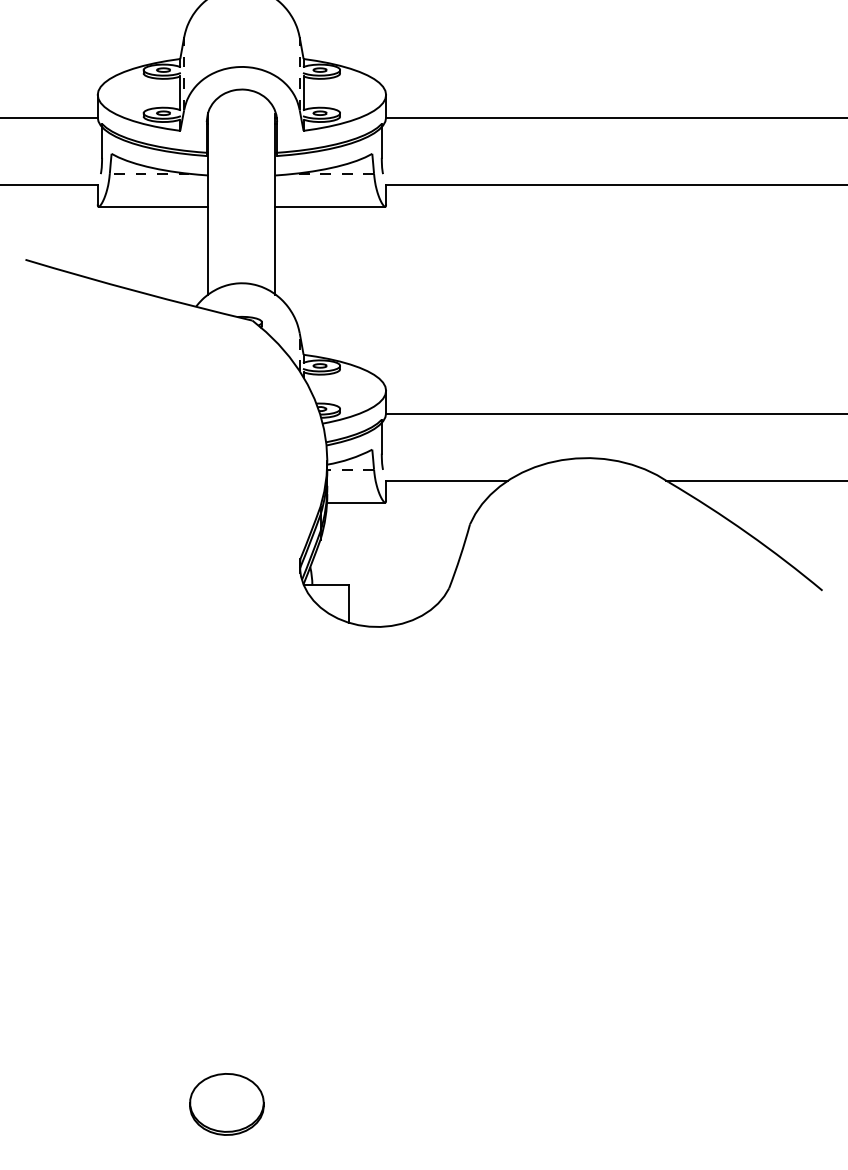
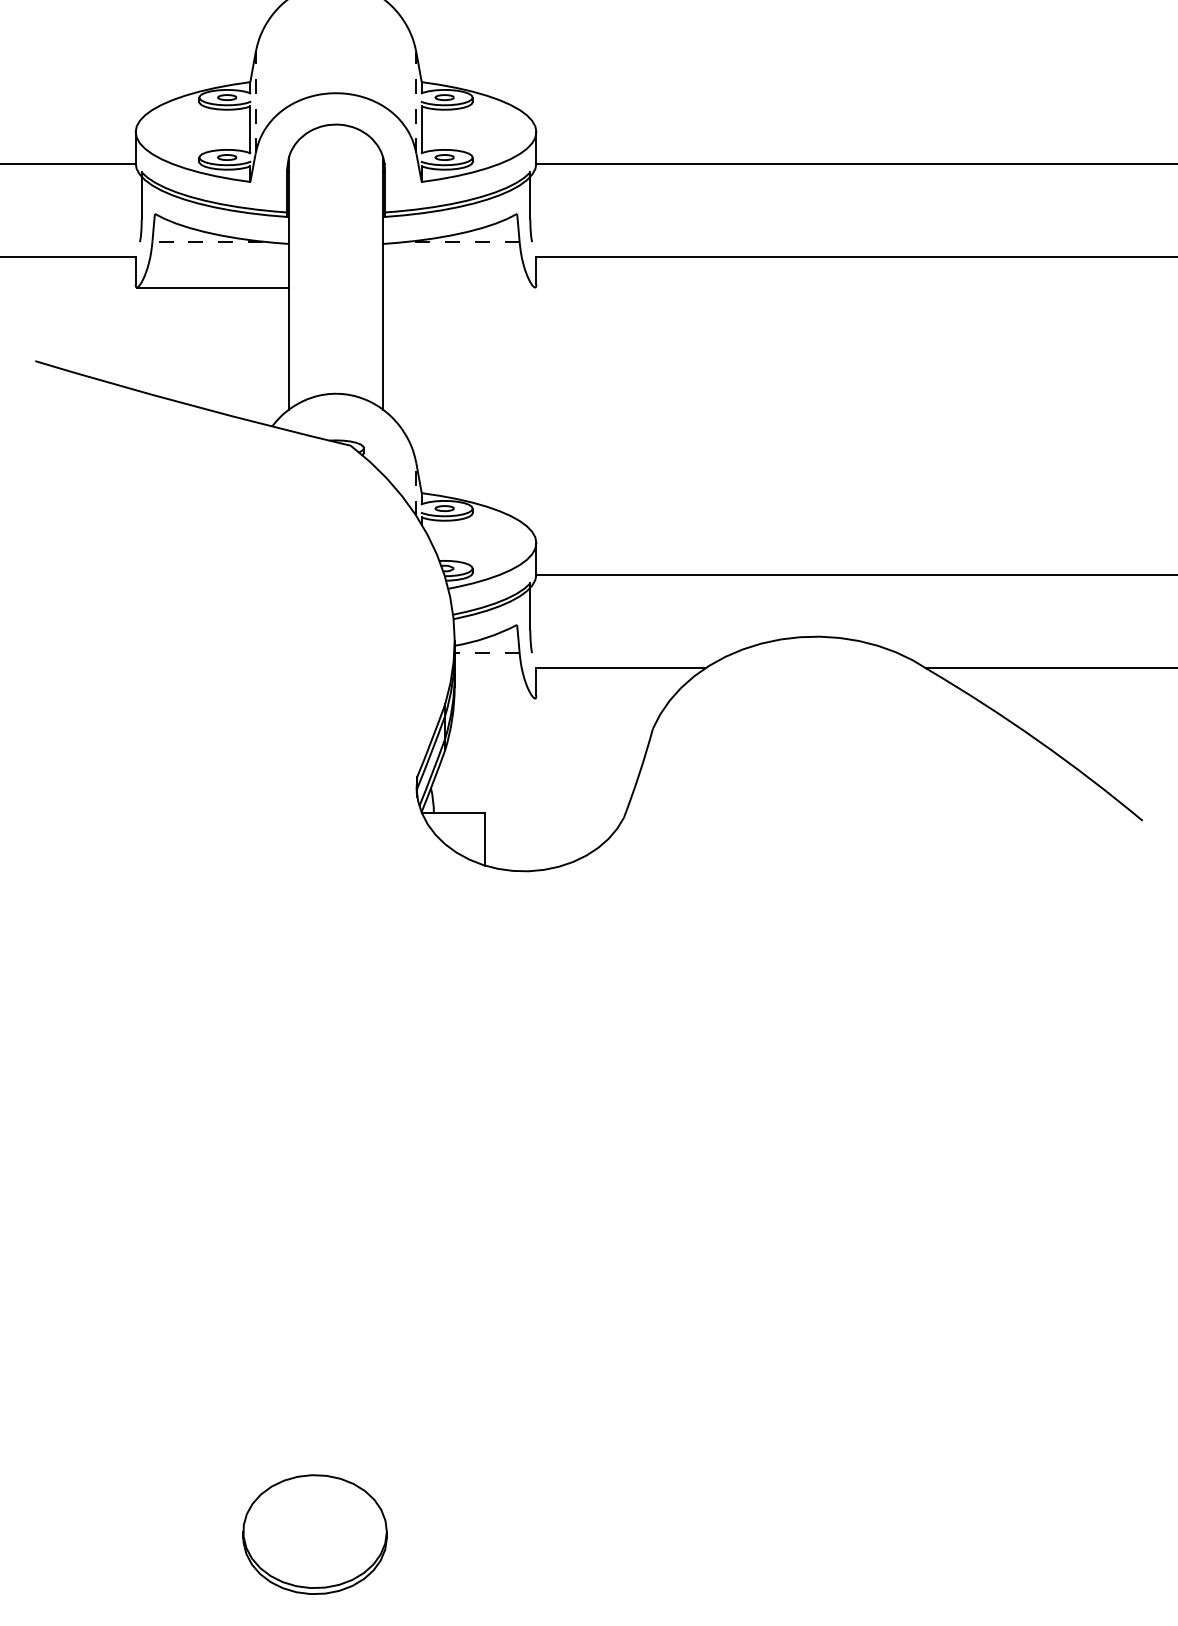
line: (330, 206) -> (458, 287), removed
line: (355, 502) -> (494, 698), removed
part: (227, 1104) -> (315, 1534), size x1.4

